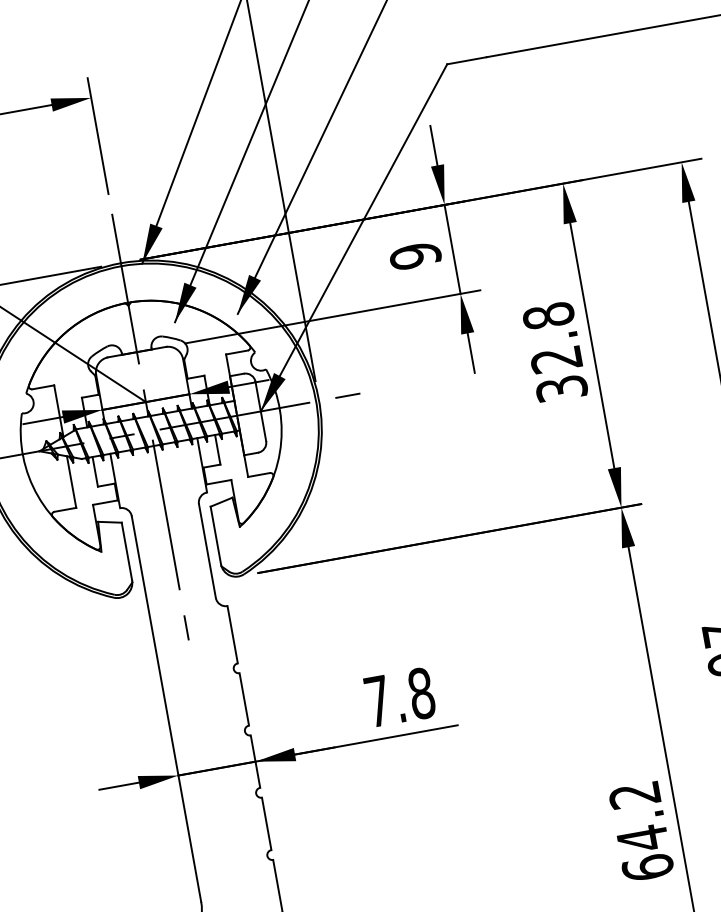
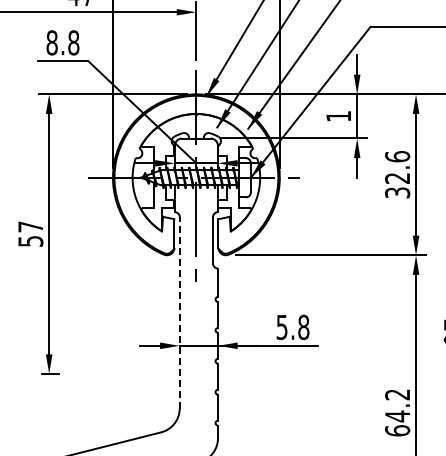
text: (415, 256) -> (338, 116), 9 -> 1
text: (548, 315) -> (397, 156), 32.8 -> 32.6
text: (376, 701) -> (281, 327), 7.8 -> 5.8
line: (165, 708) -> (179, 312), solid -> dashed

